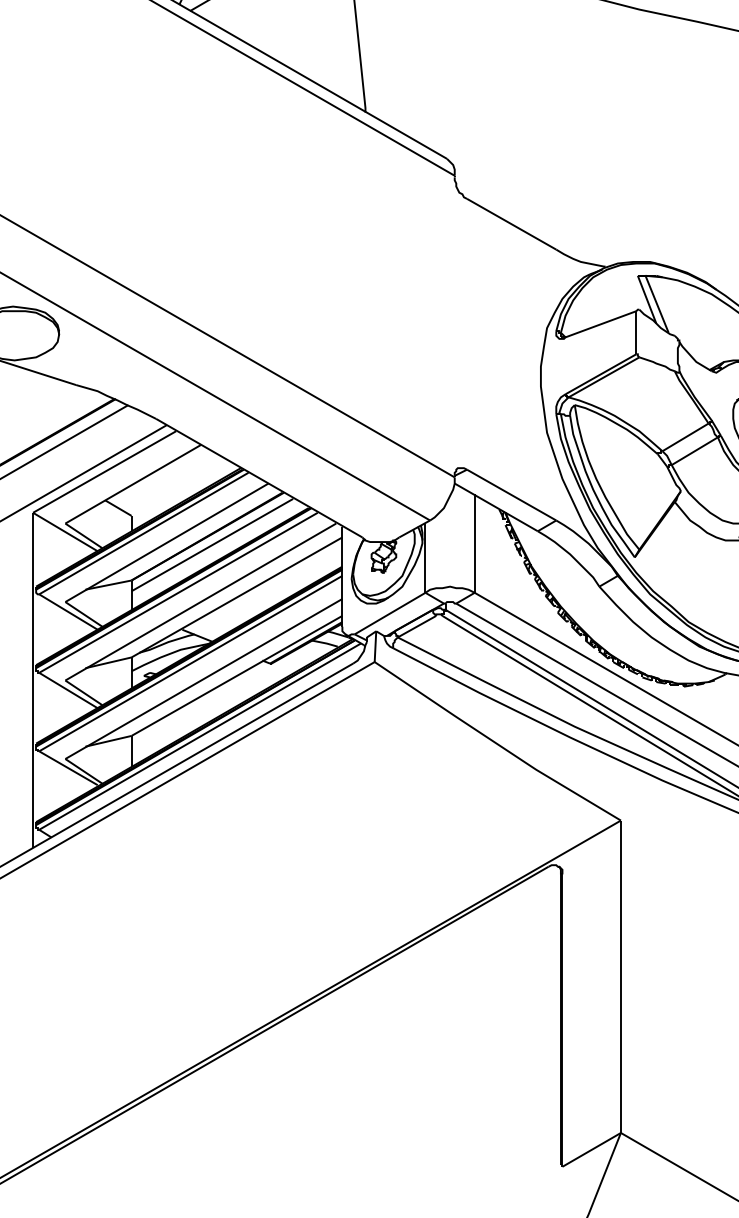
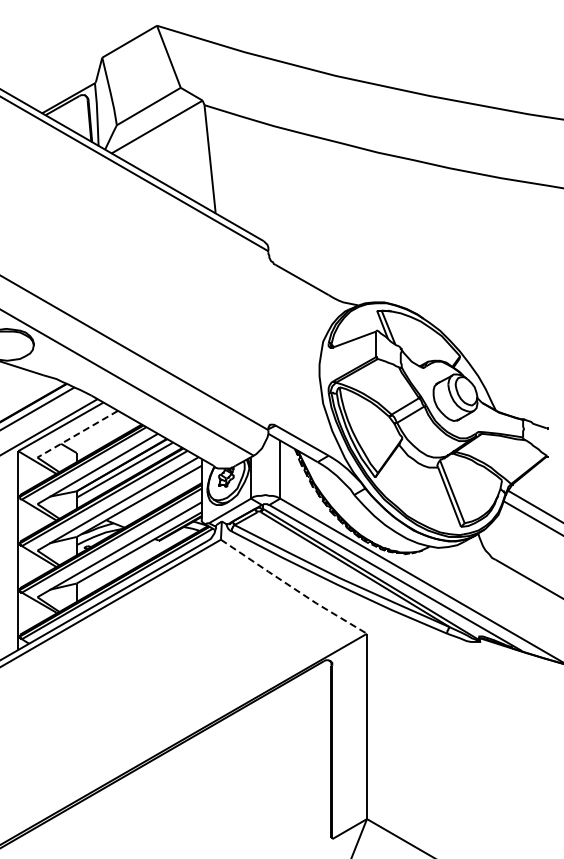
line: (132, 484) -> (77, 434), solid -> dashed
line: (497, 744) -> (293, 588), solid -> dashed

